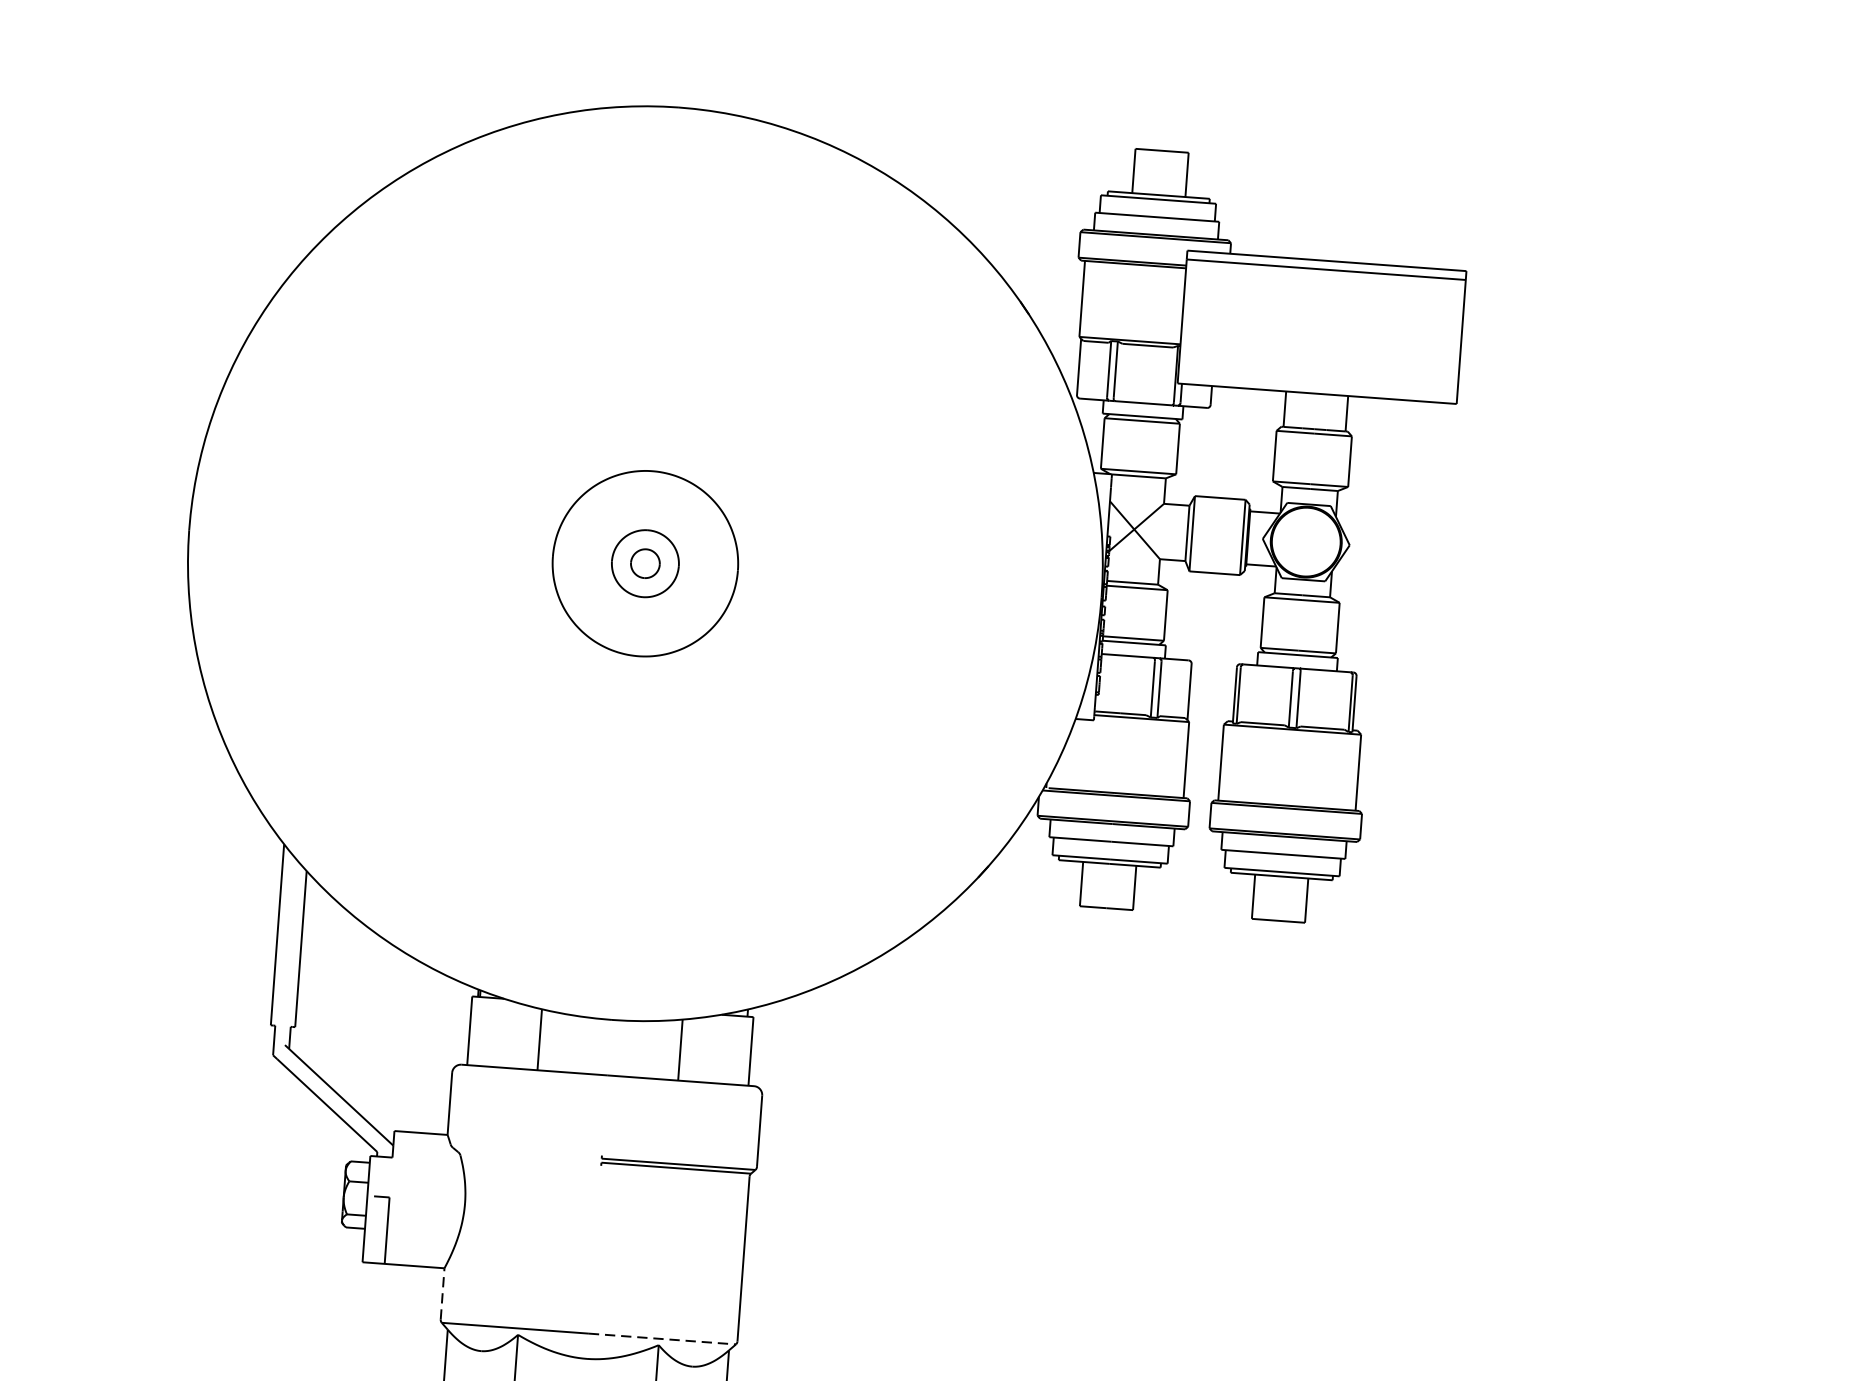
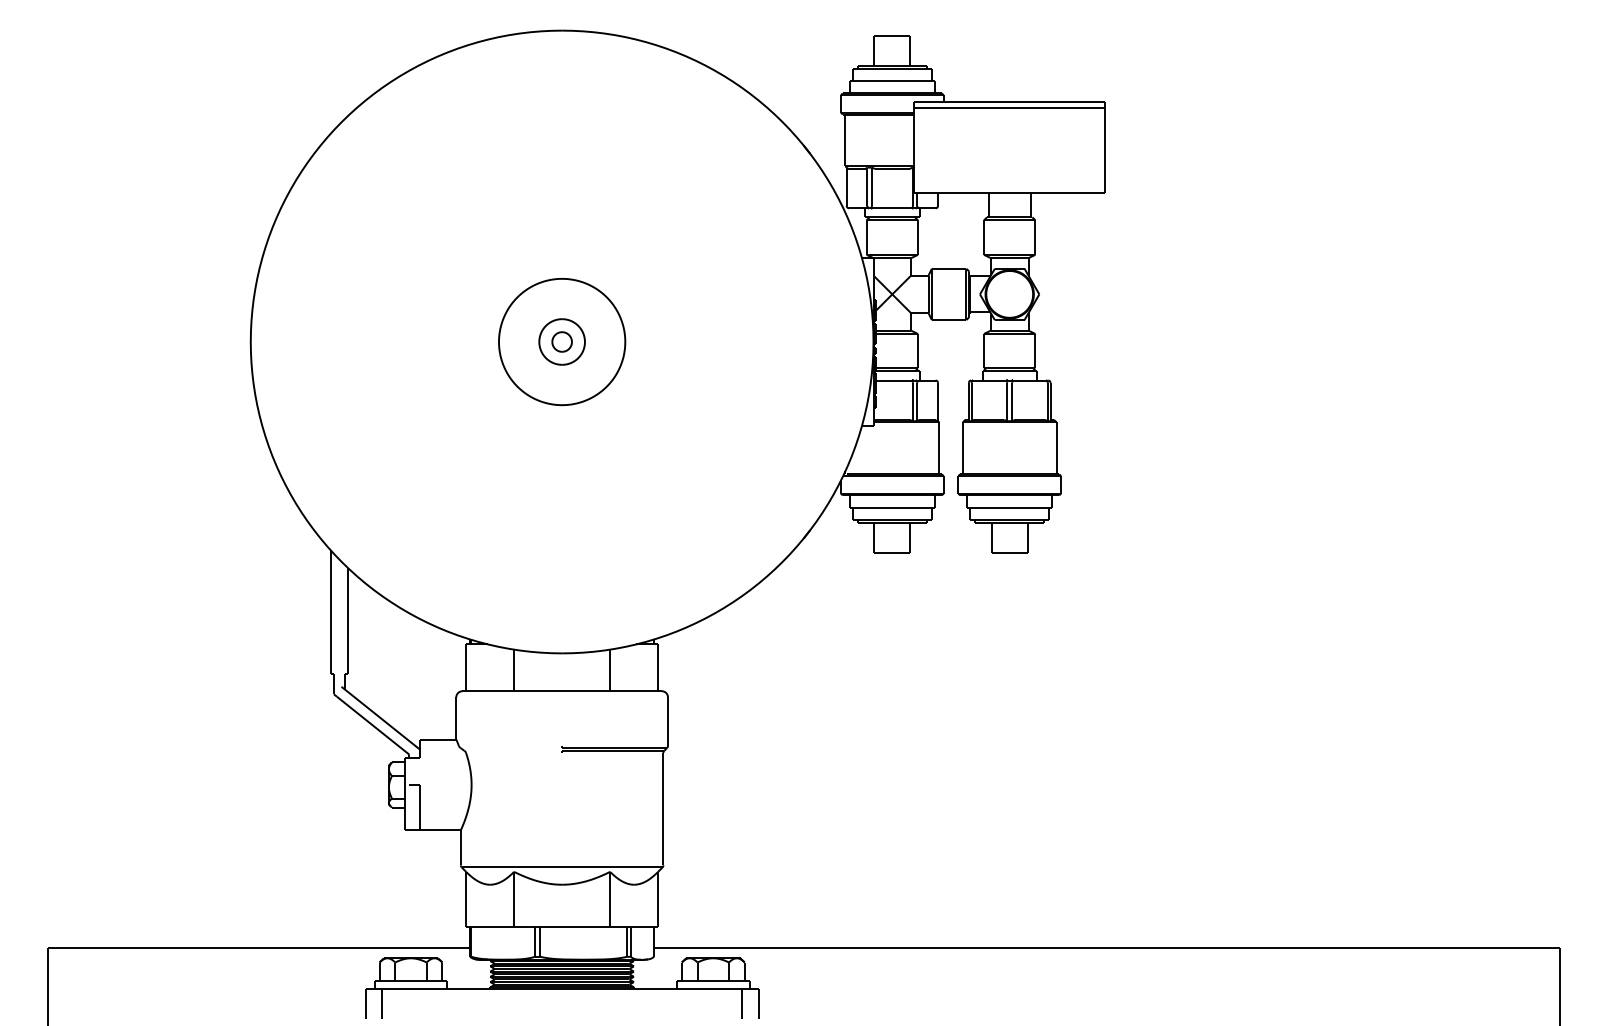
line: (442, 1293) -> (460, 847), dashed -> solid
line: (662, 1339) -> (612, 867), dashed -> solid

